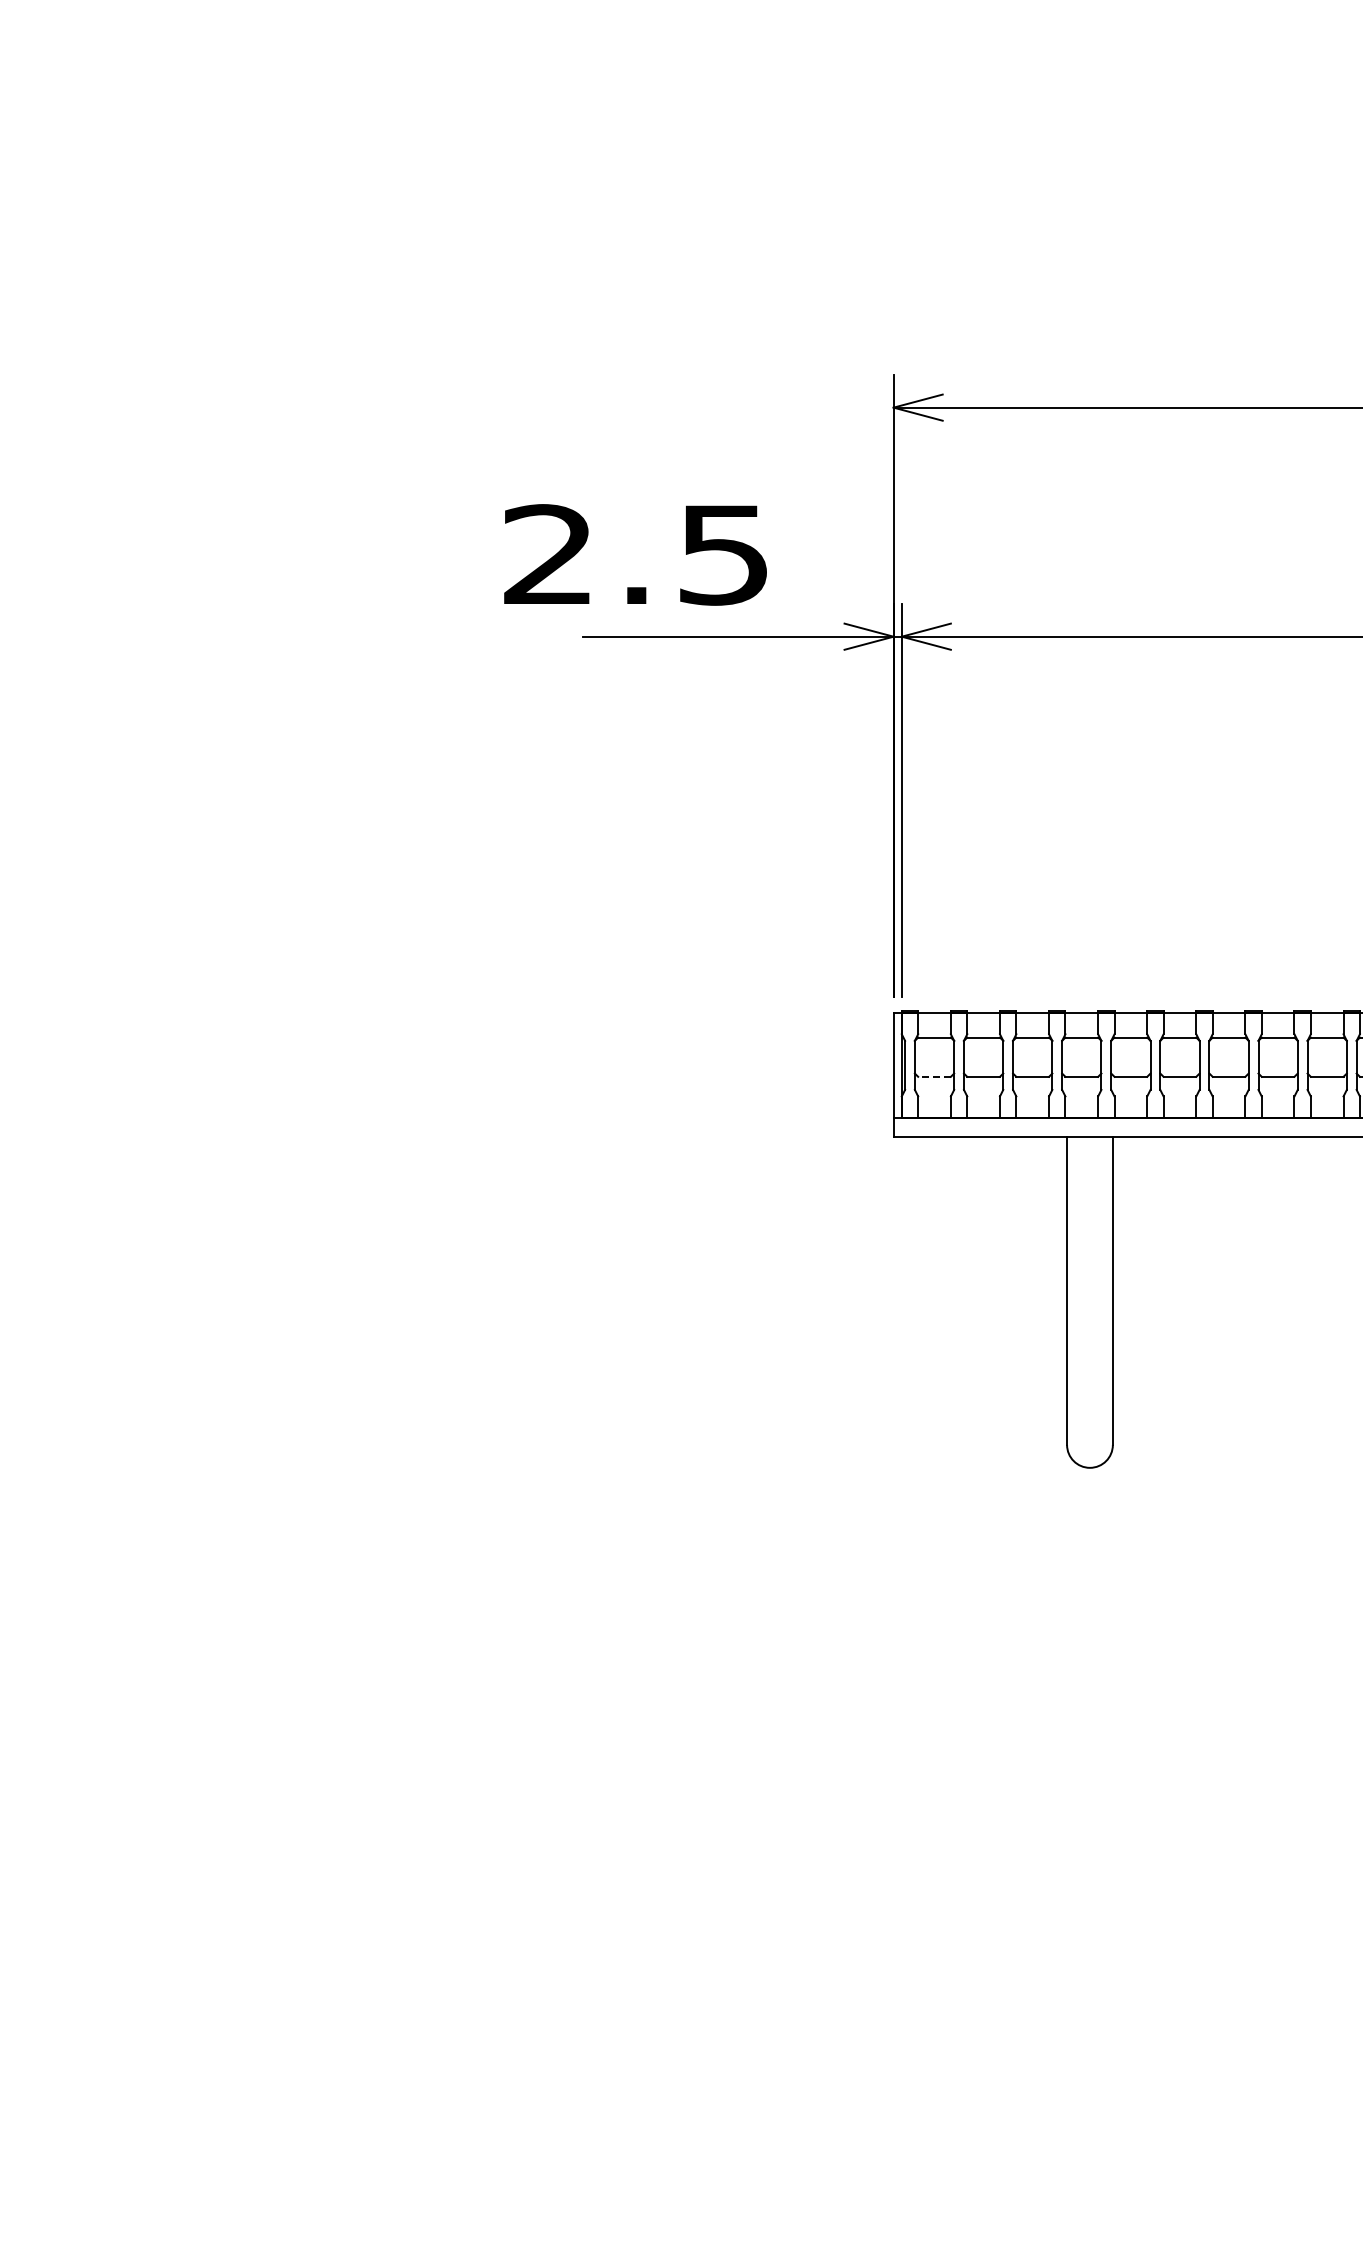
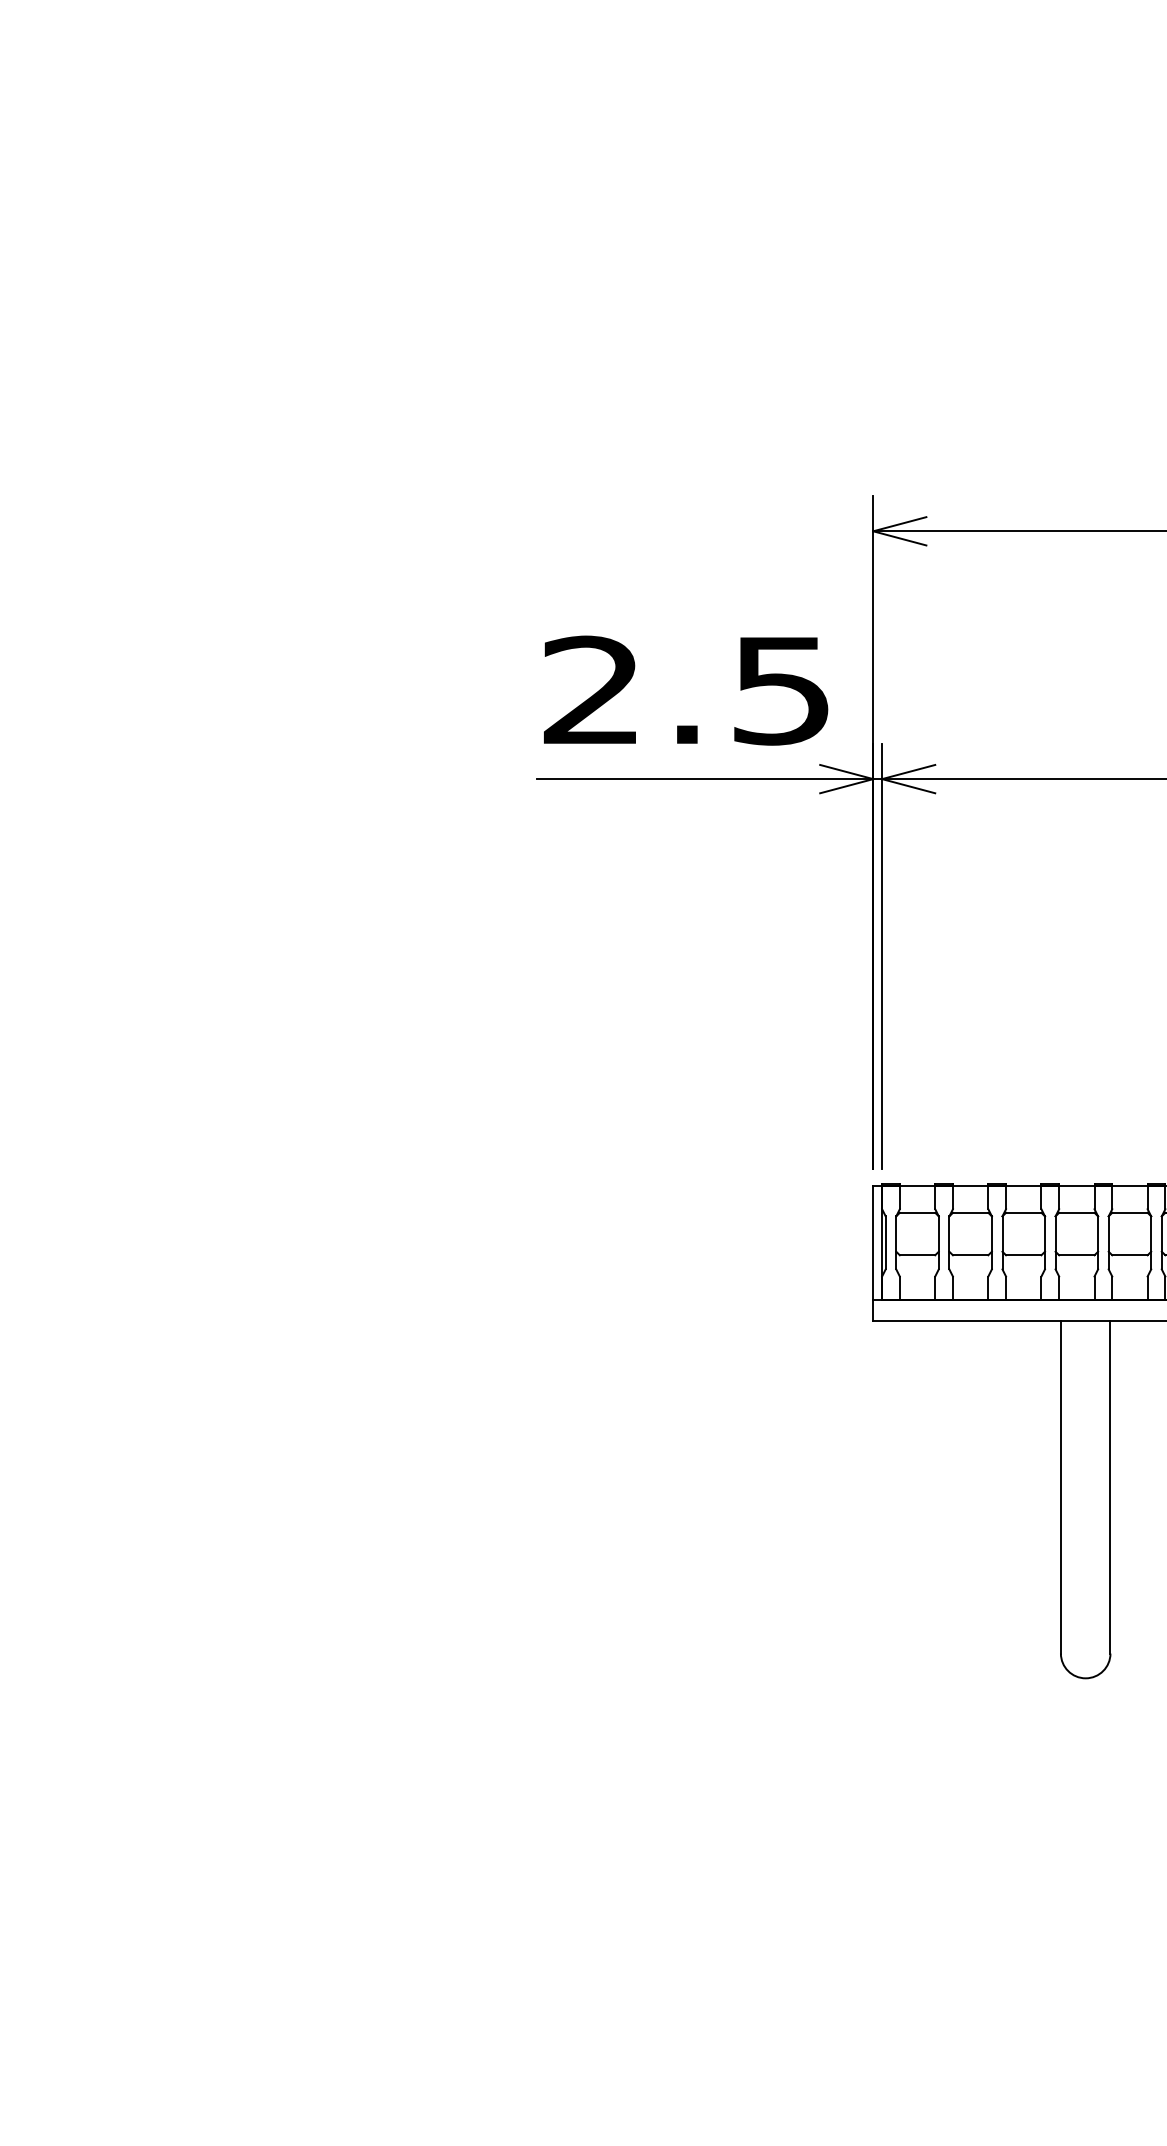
text: (635, 554) -> (685, 690), moved
line: (934, 1076) -> (917, 1254), dashed -> solid

